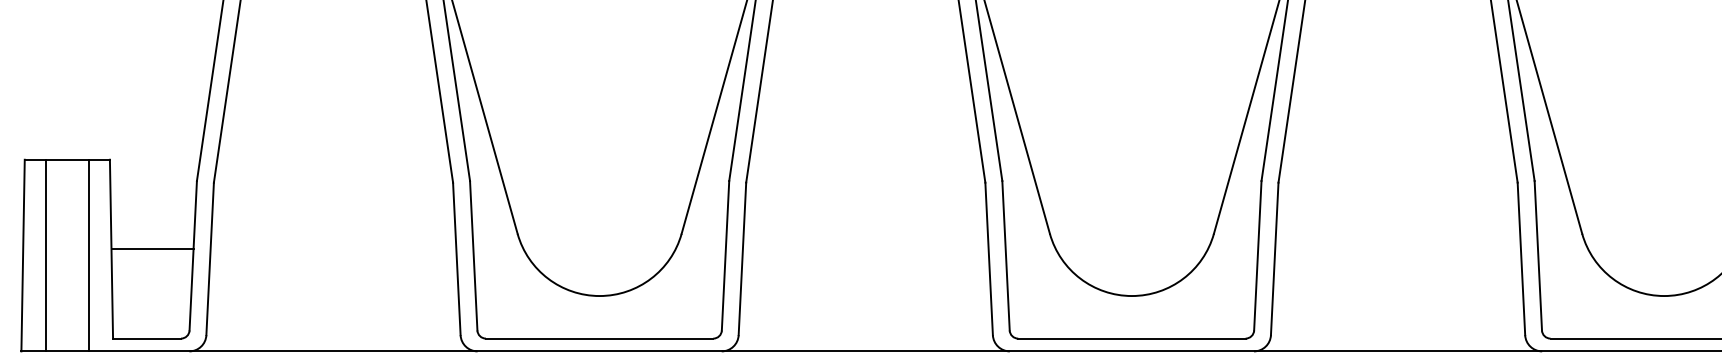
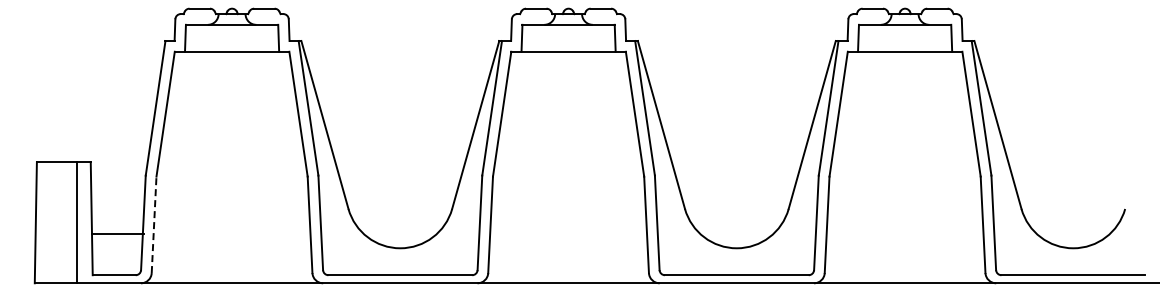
line: (152, 248) -> (117, 233), moved
line: (46, 255) -> (50, 222), removed
line: (210, 258) -> (154, 224), solid -> dashed

